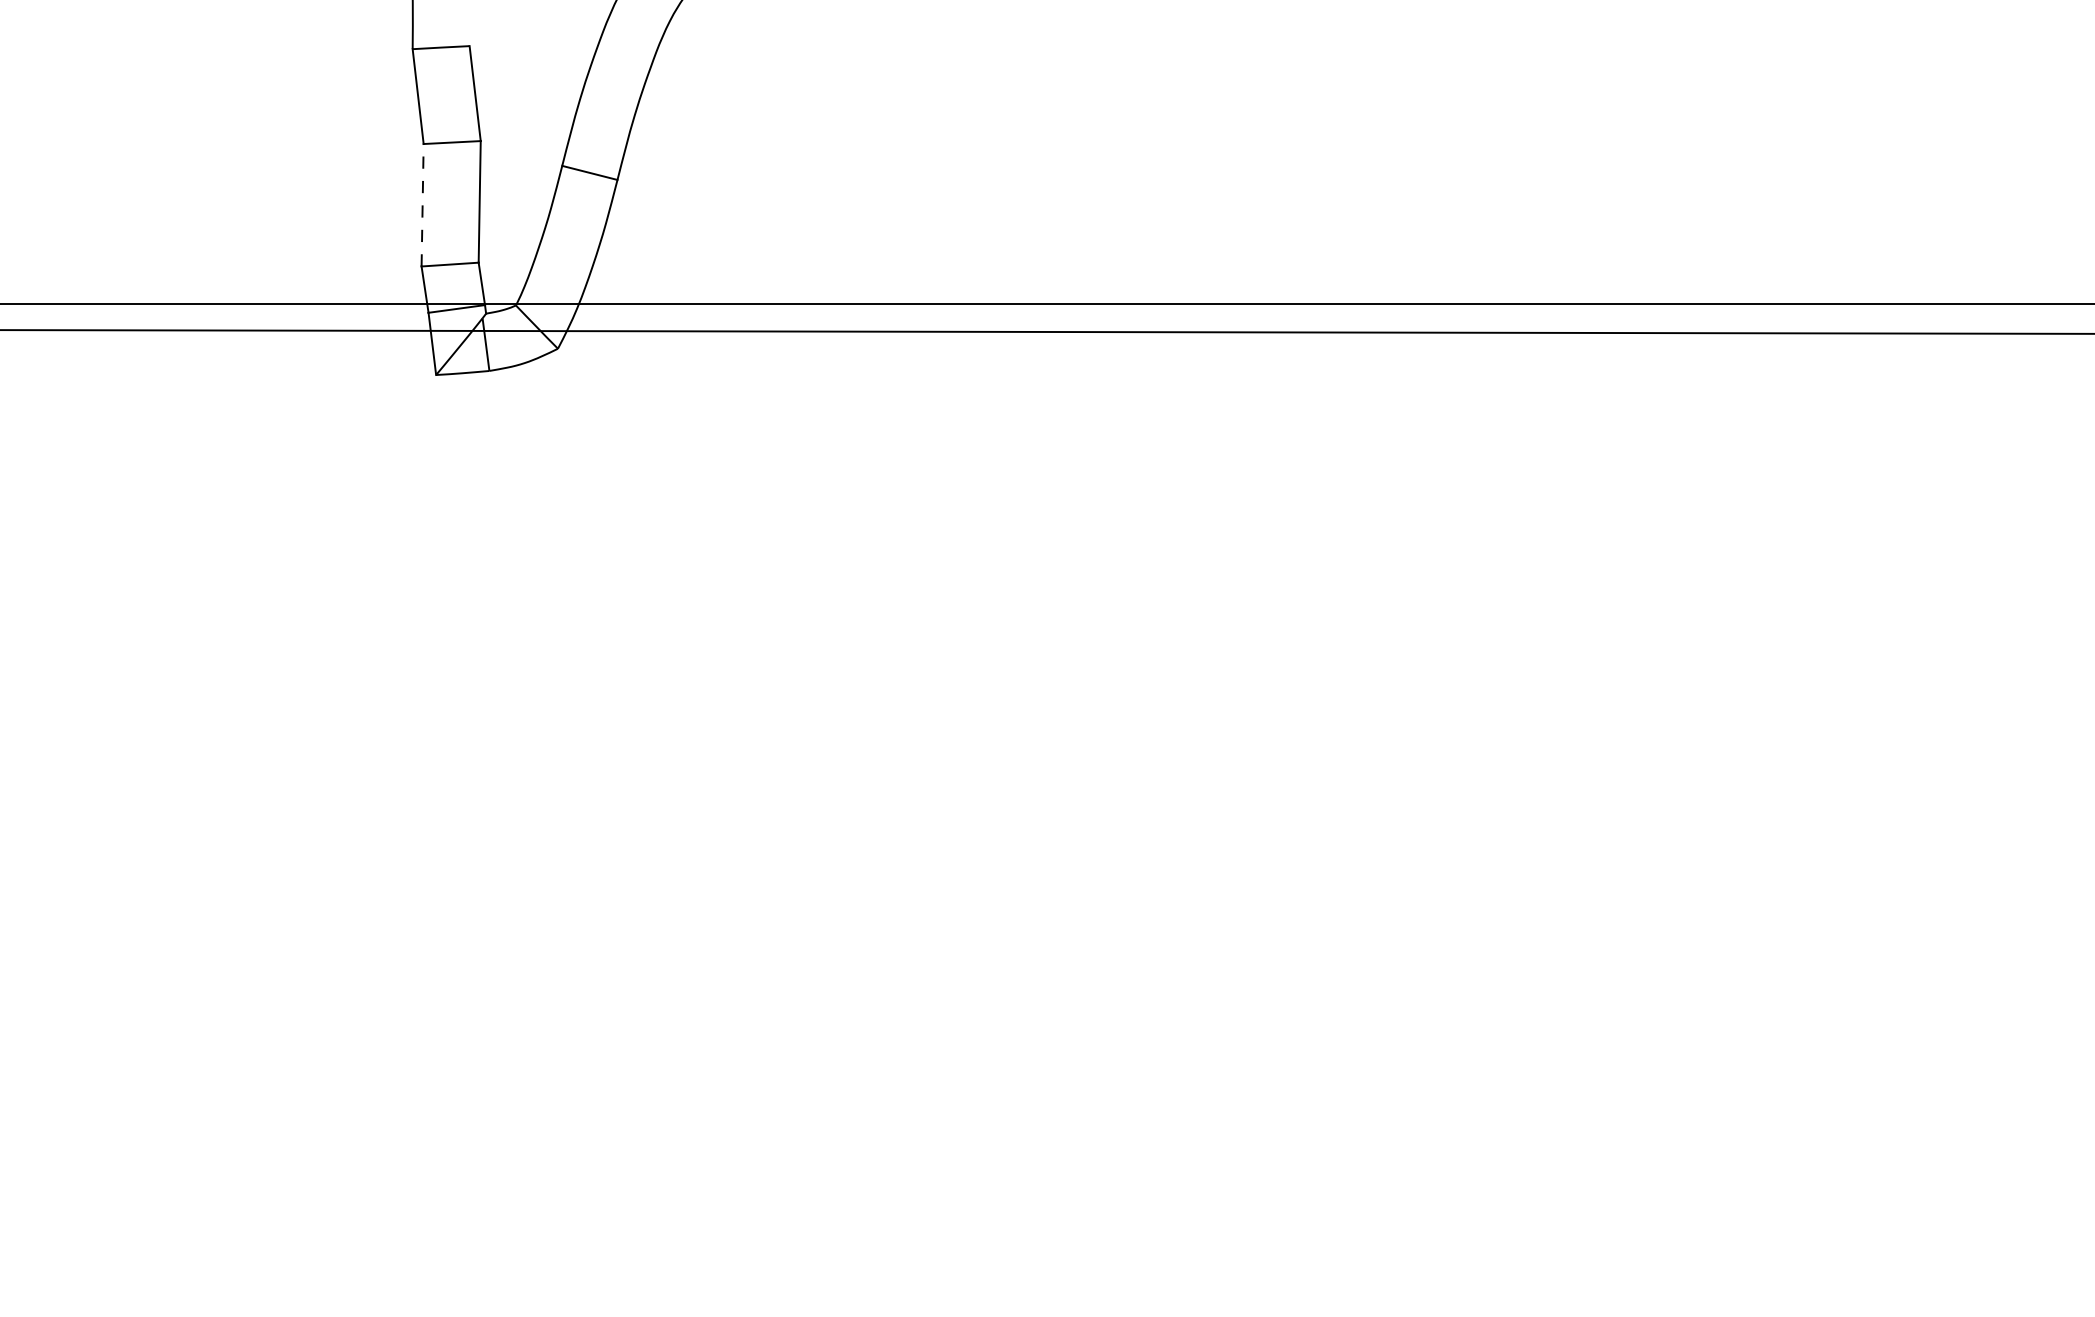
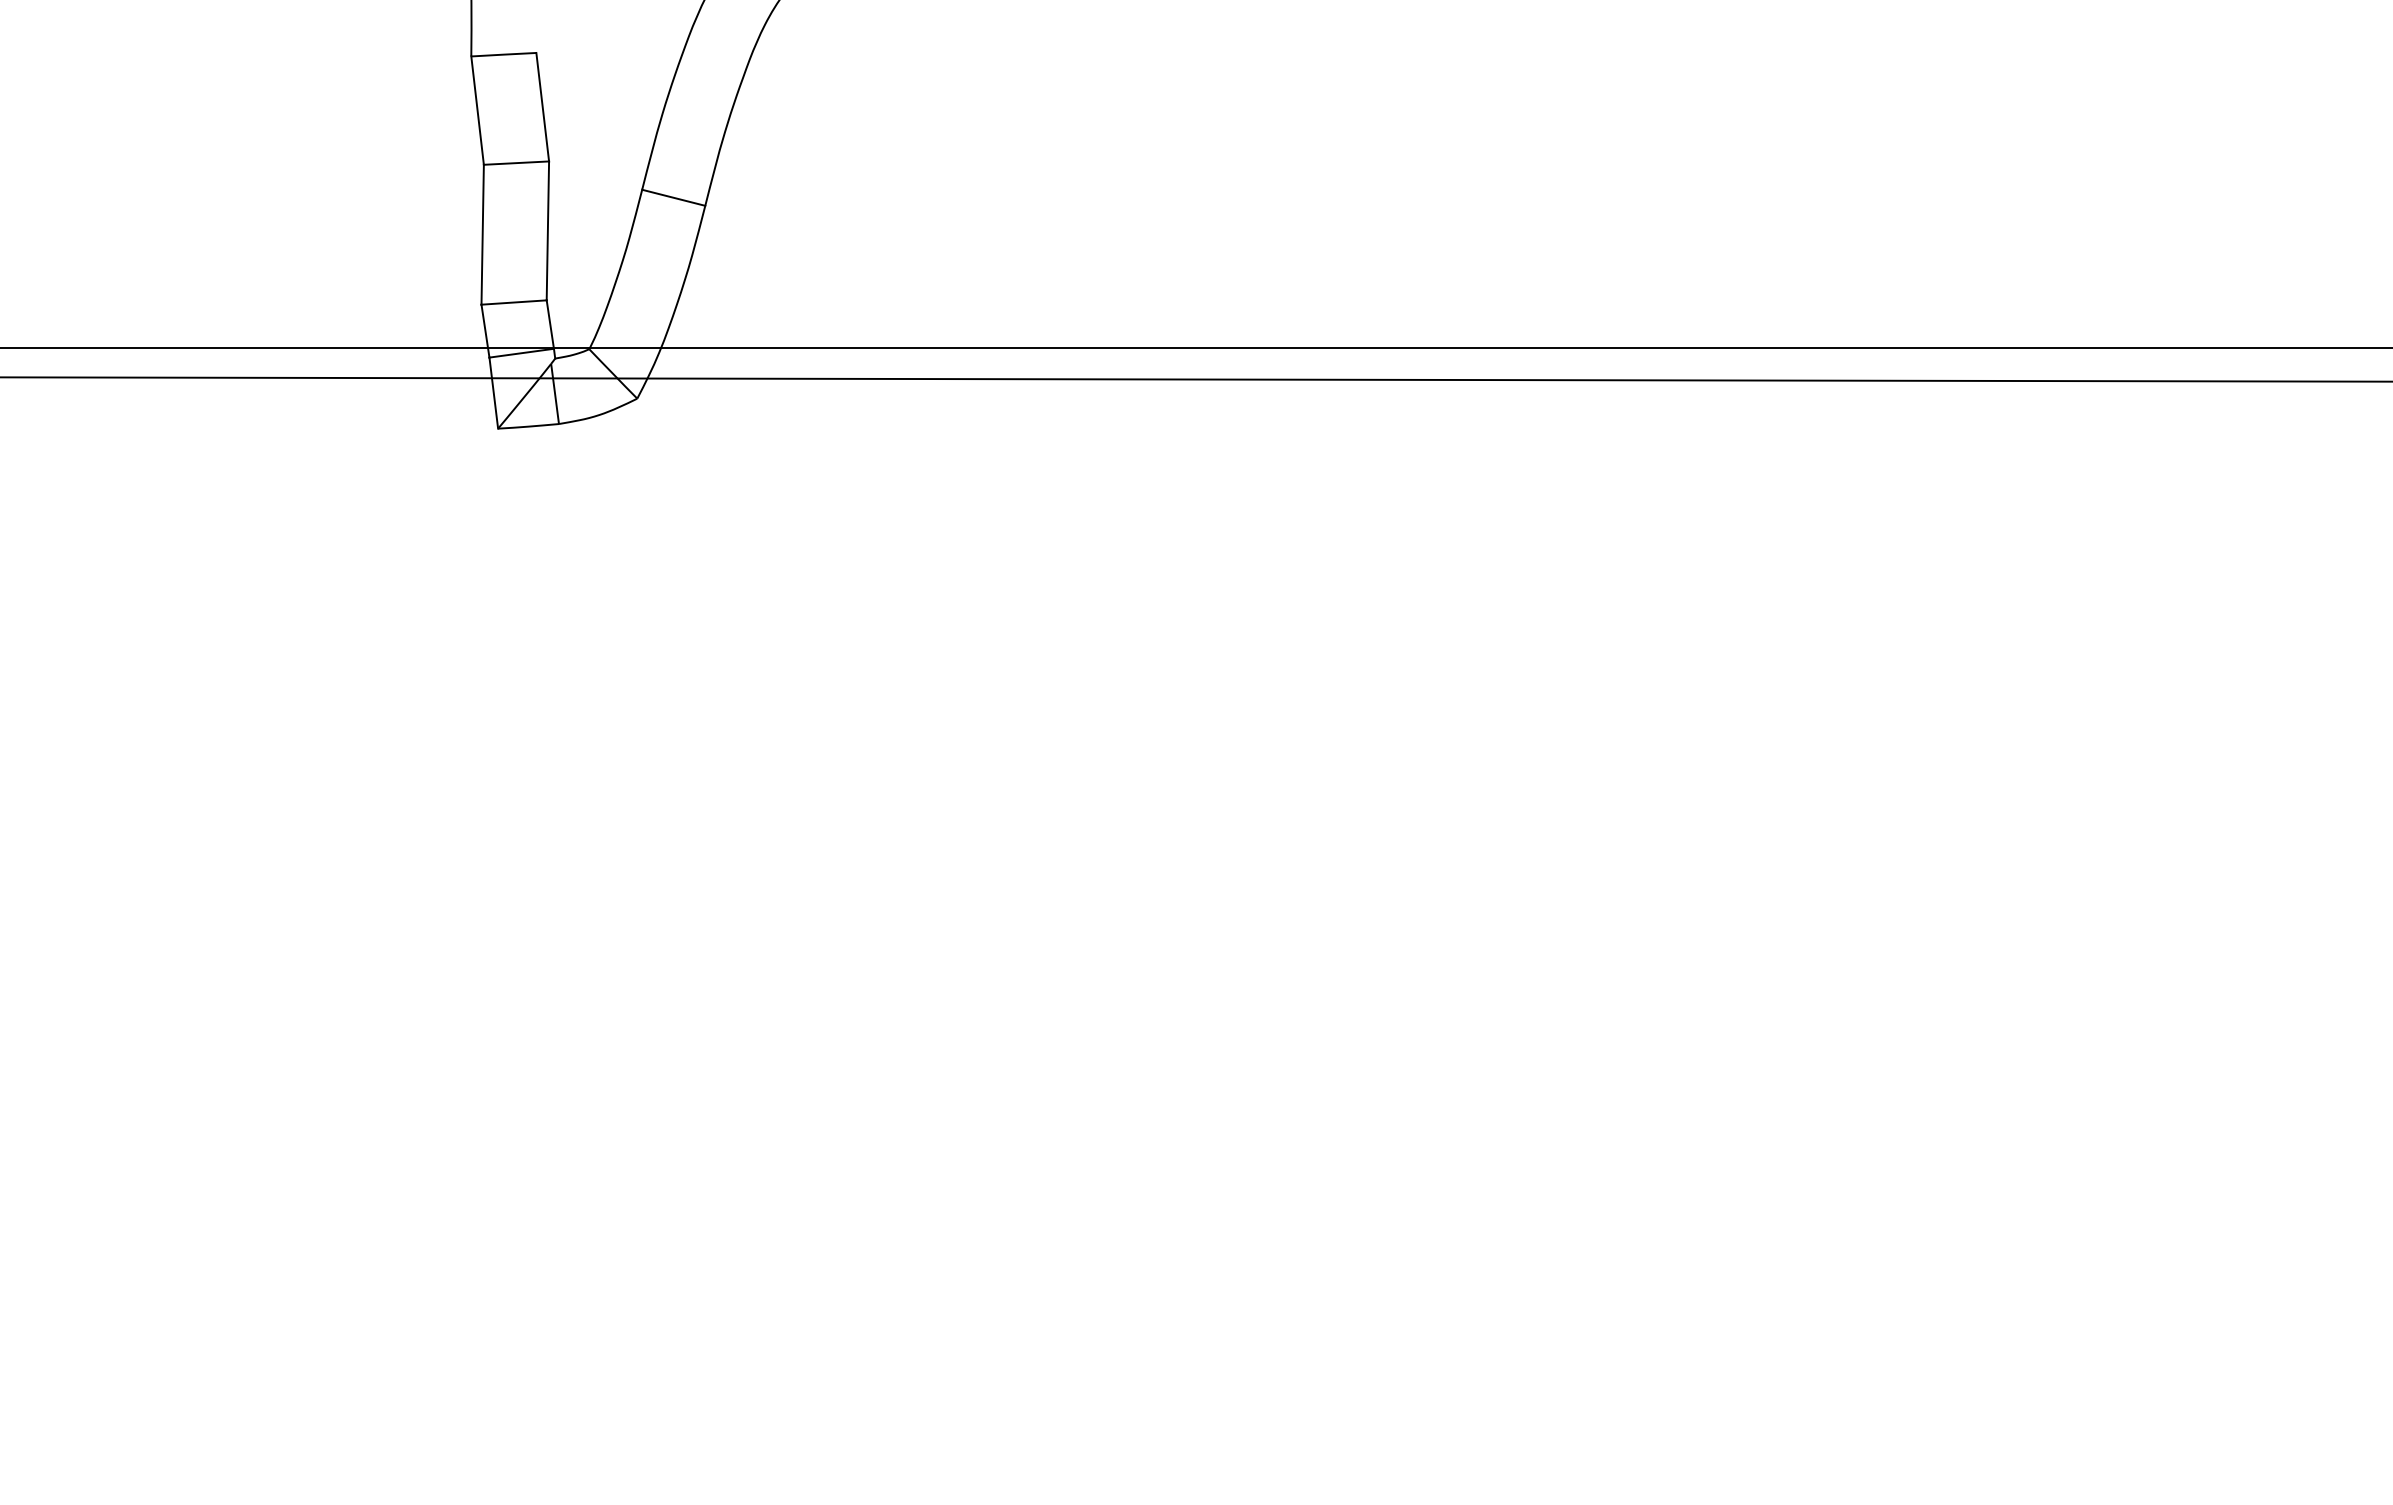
line: (422, 205) -> (482, 234), dashed -> solid

